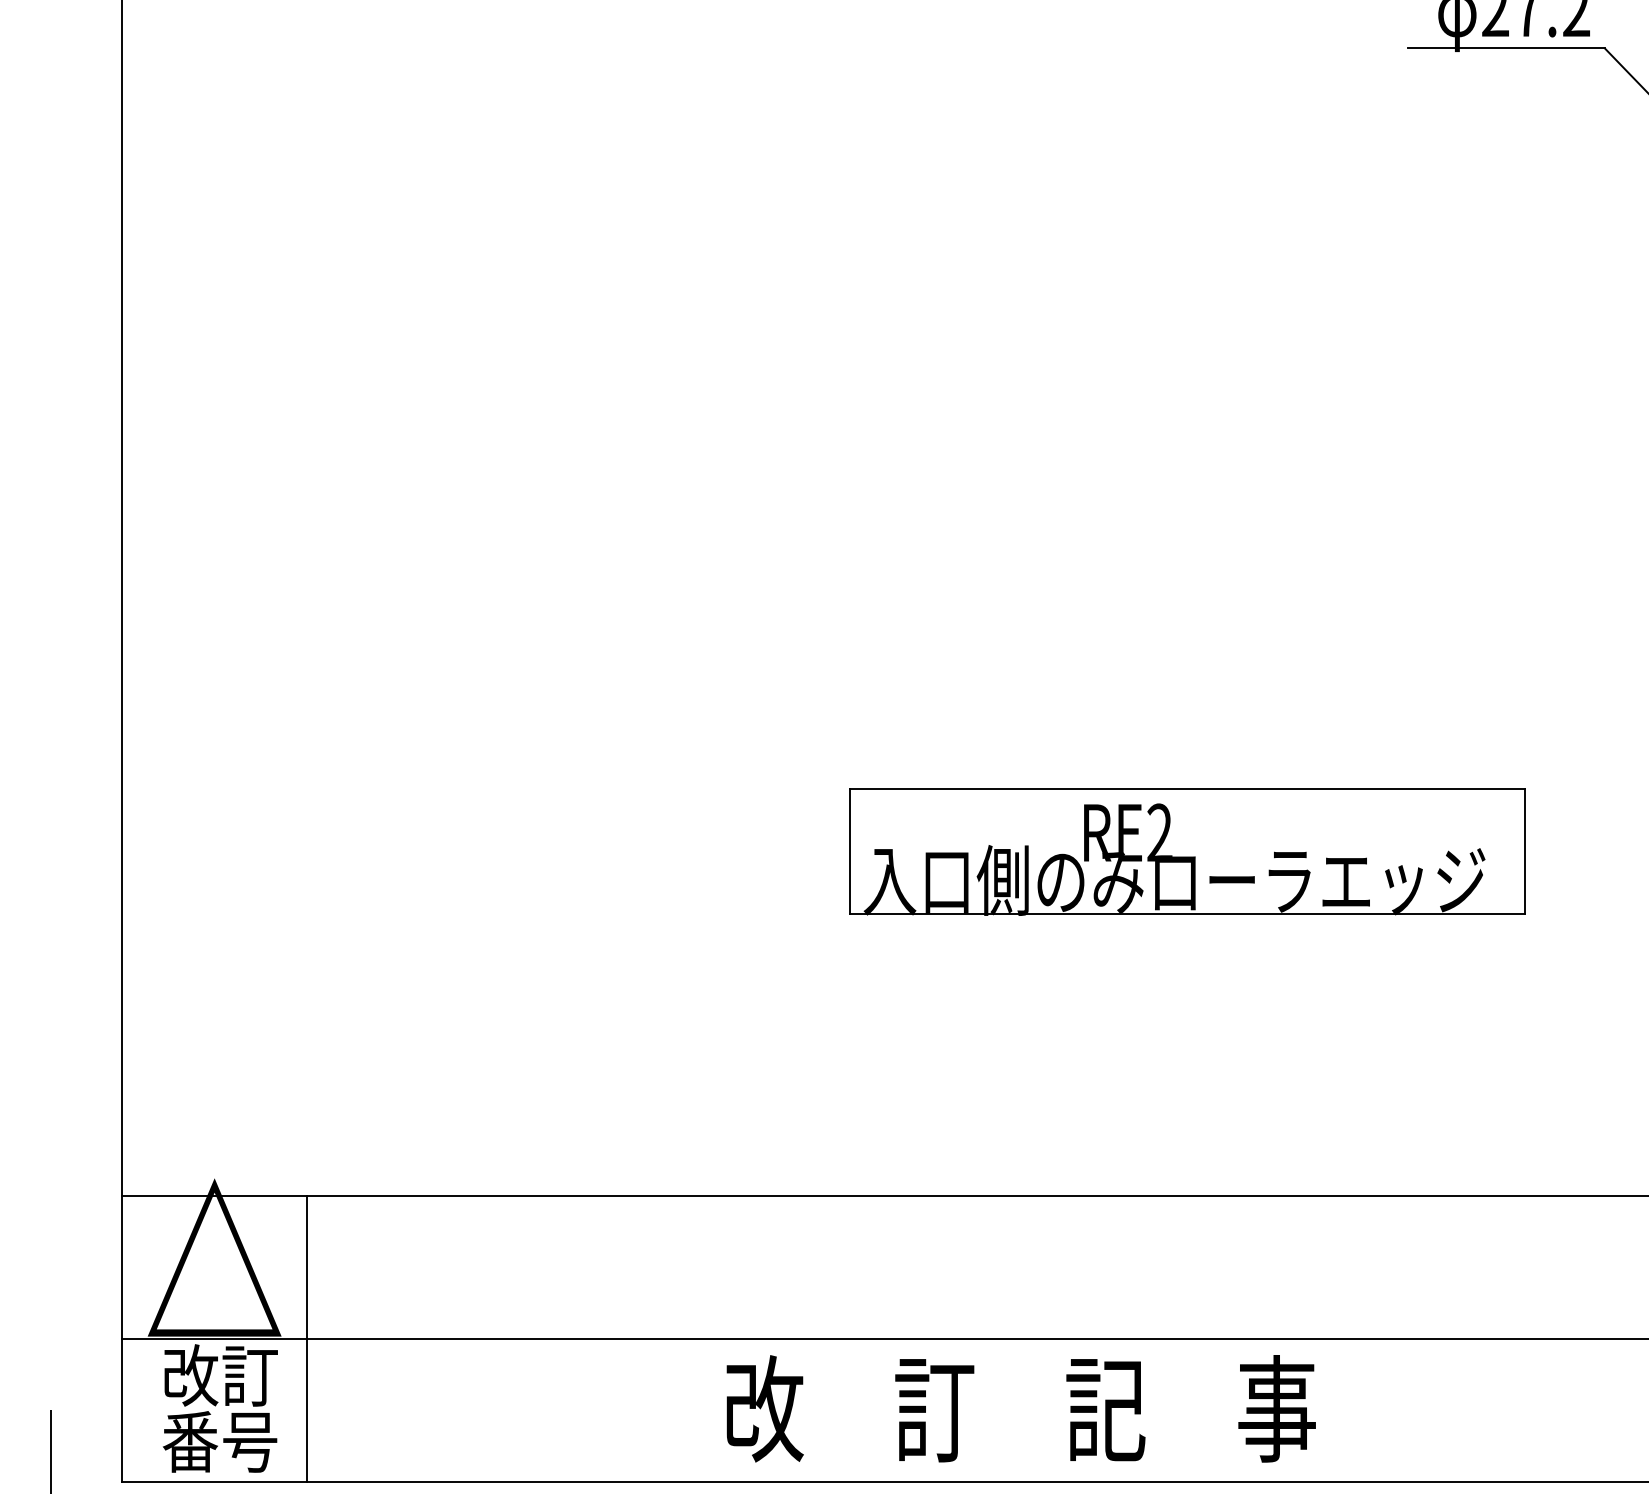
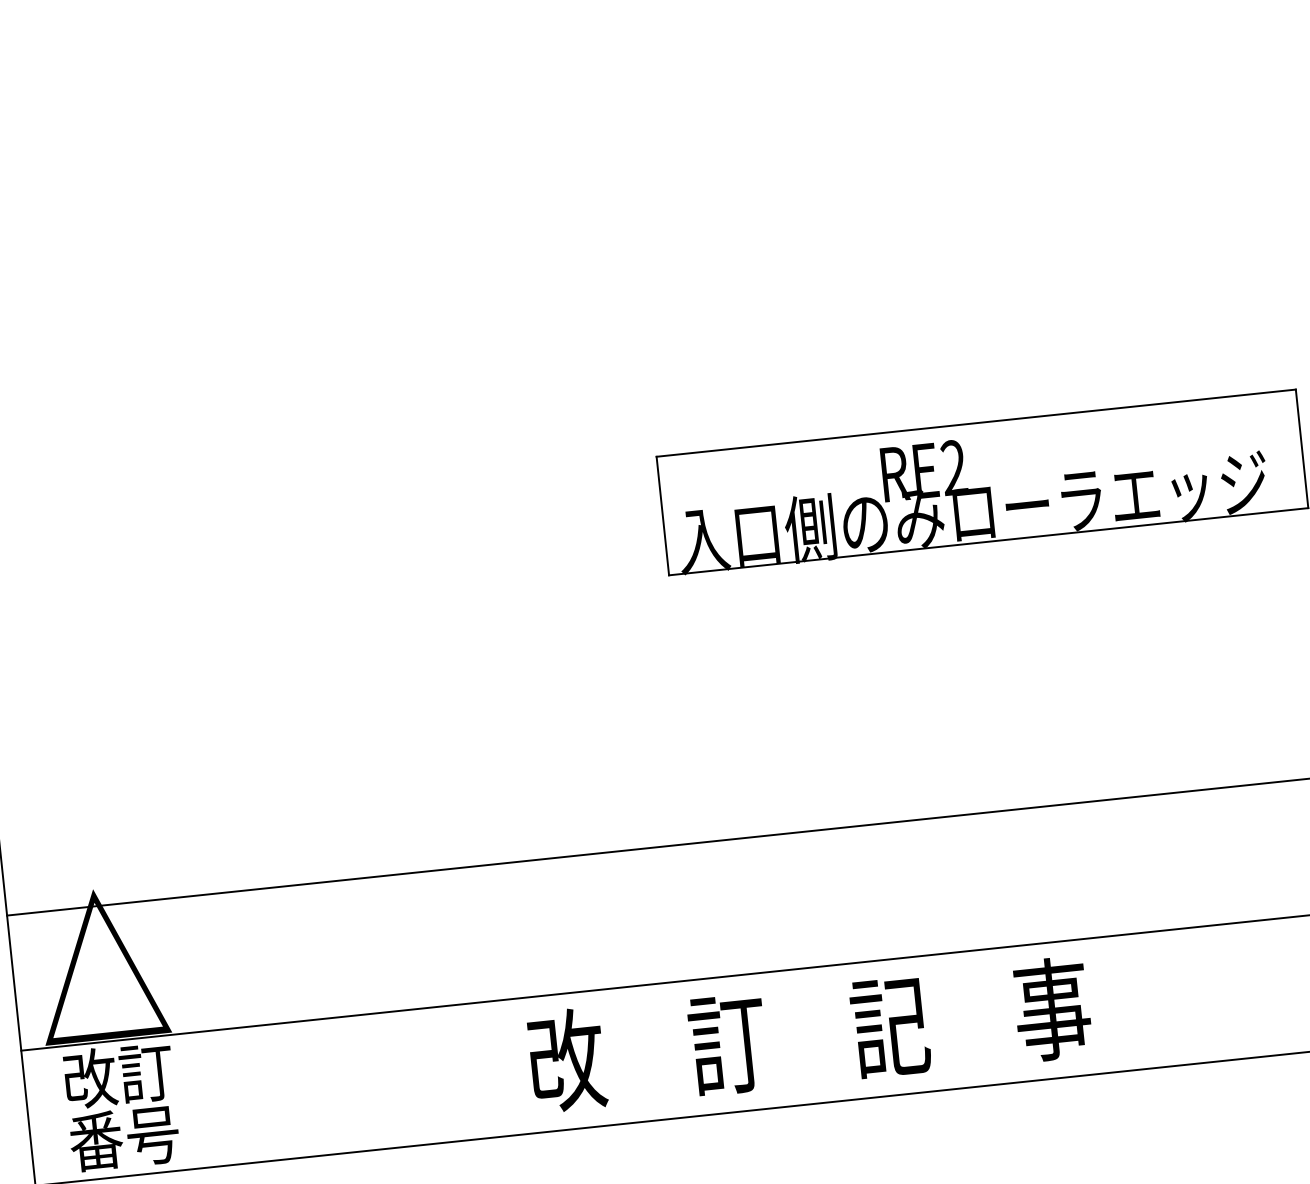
line: (307, 1338) -> (197, 1031), removed
text: (1020, 1408) -> (809, 1034), moved

